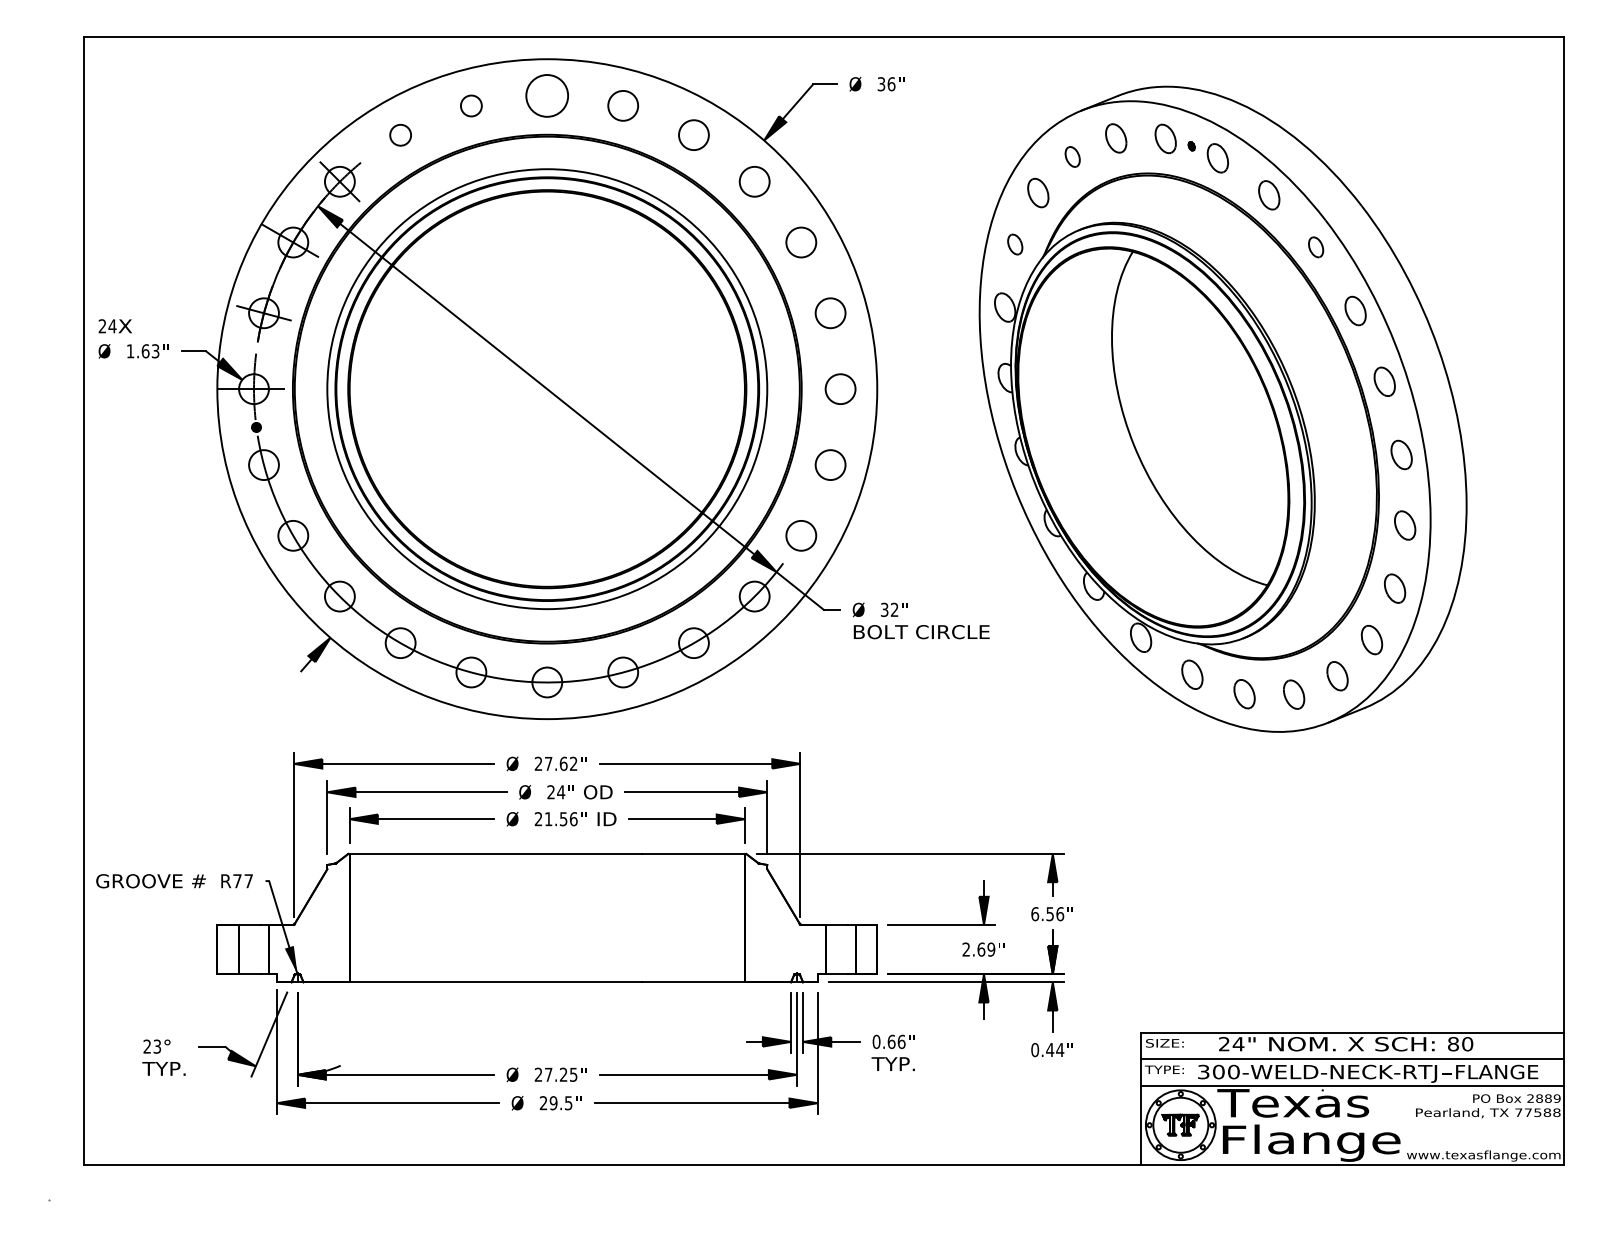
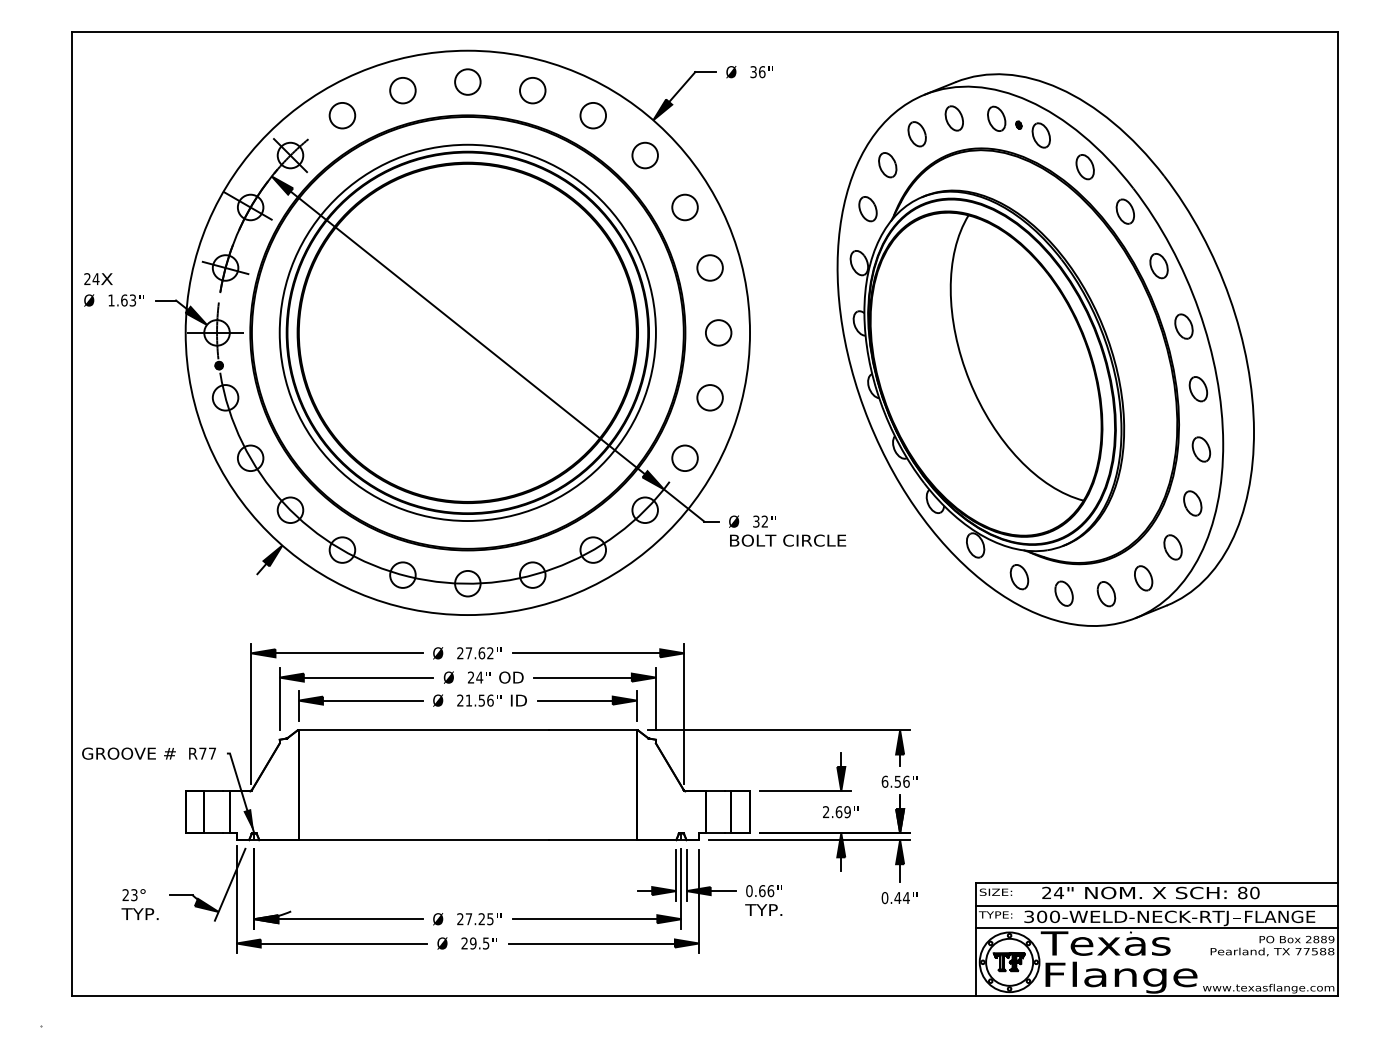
circle: (546, 95) -> (467, 81), size x0.71
circle: (470, 105) -> (402, 90), size x1.43
circle: (400, 134) -> (342, 115), size x1.43
part: (1071, 157) -> (916, 134), size x1.43
part: (1014, 244) -> (867, 209), size x1.43
part: (1315, 247) -> (1124, 211), size x1.43

